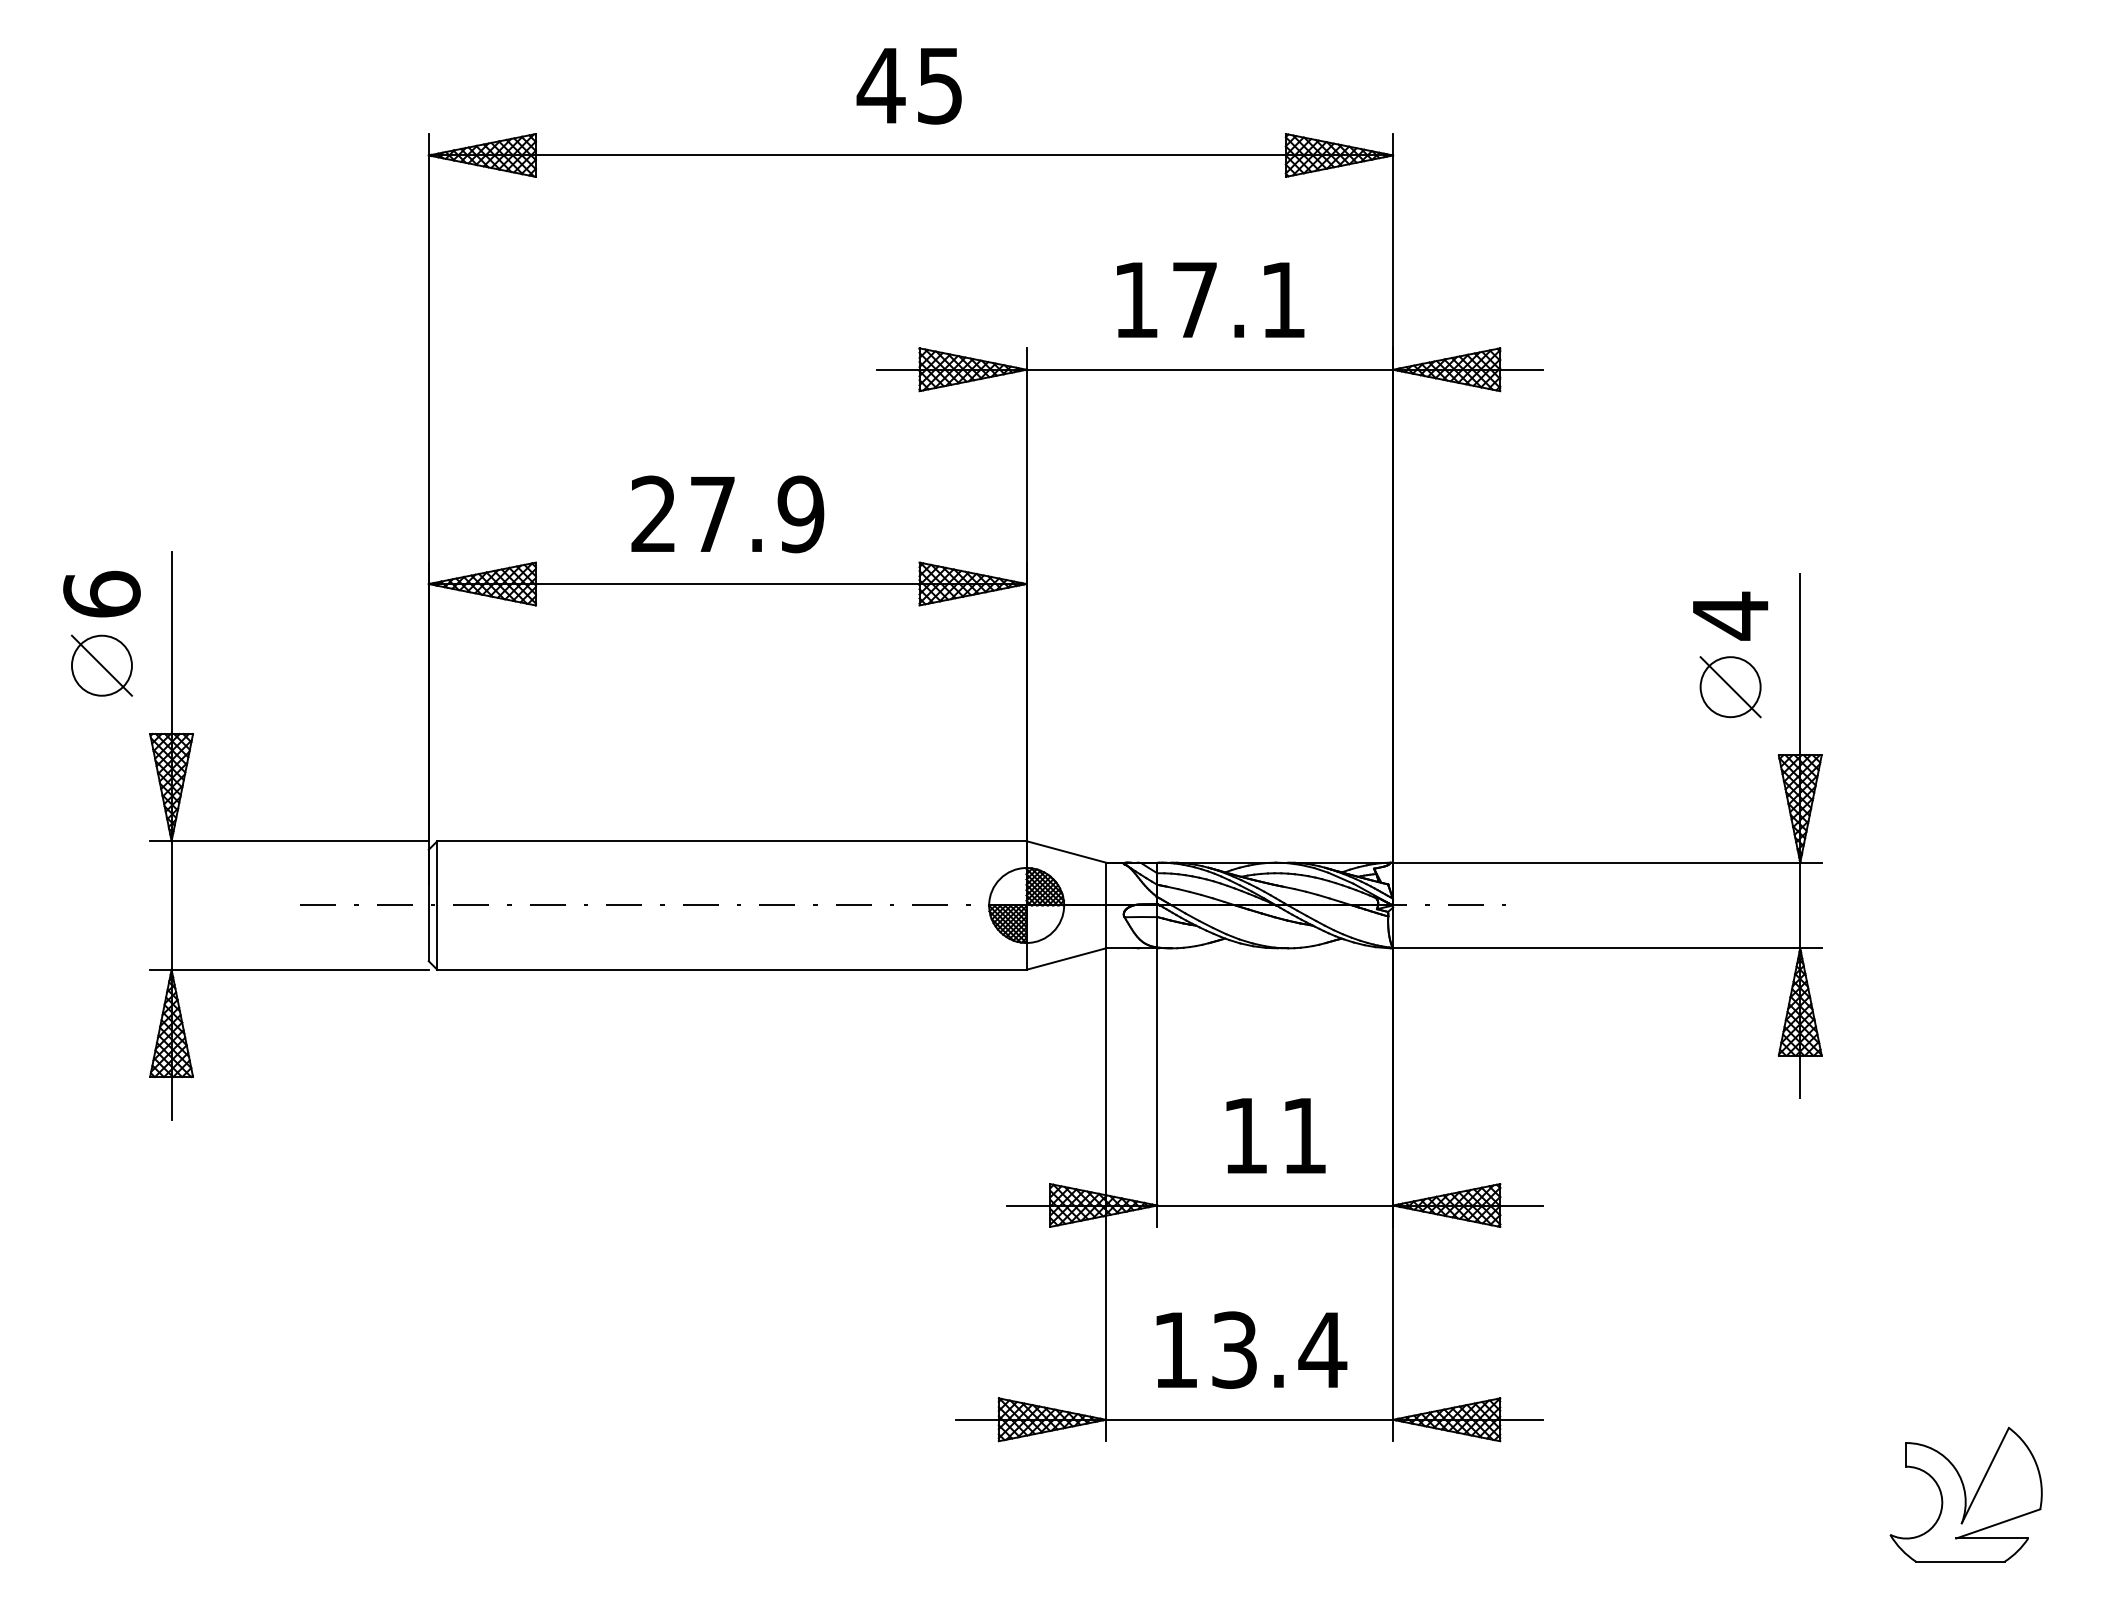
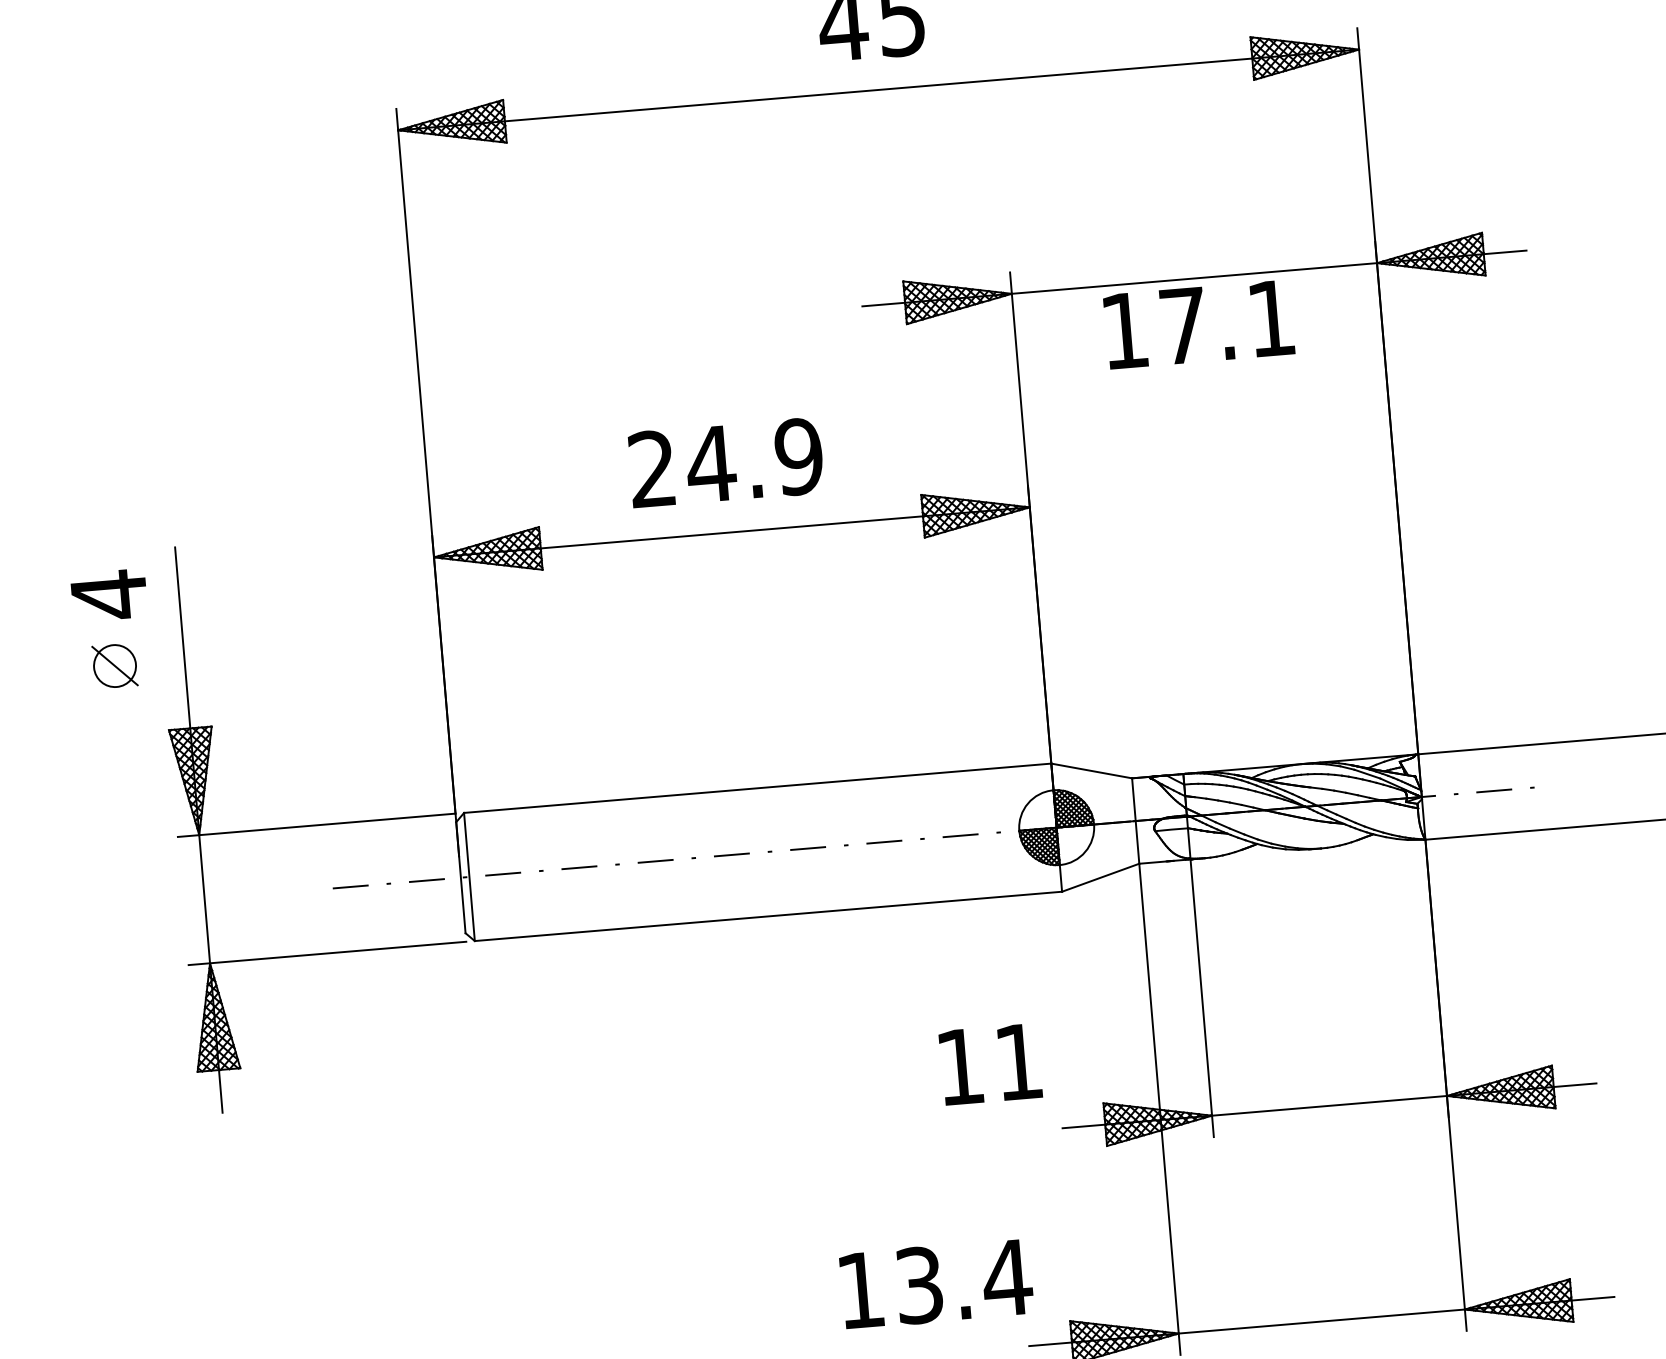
text: (1210, 299) -> (1198, 324), moved
text: (712, 513) -> (710, 463), 27.9 -> 24.9
text: (101, 594) -> (108, 595), 6 -> 4
part: (101, 665) -> (114, 665), size x0.7
text: (1275, 1135) -> (990, 1064), moved
text: (1251, 1349) -> (936, 1283), moved

